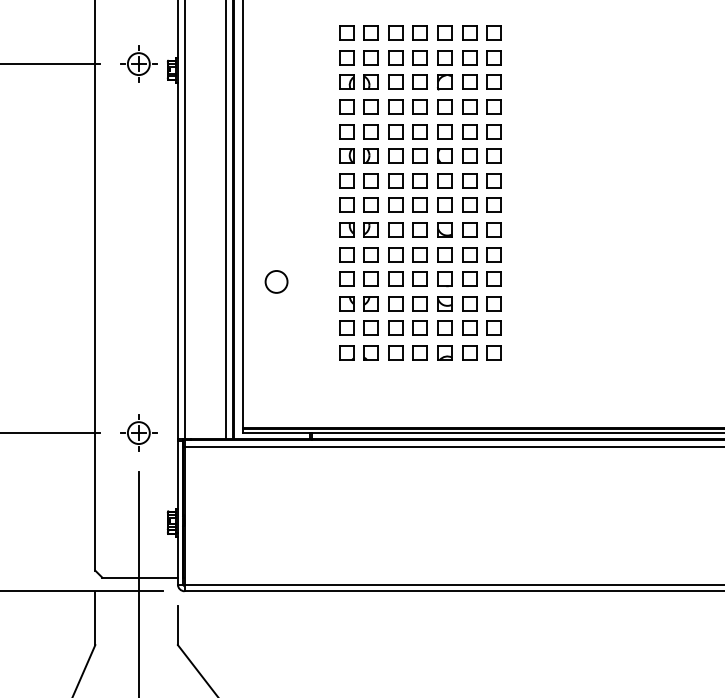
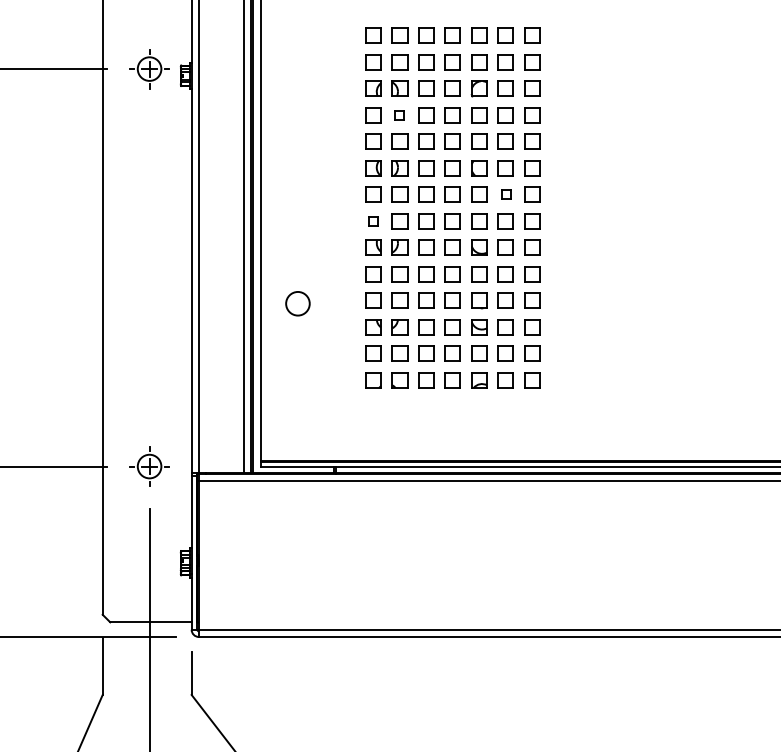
part: (370, 106) -> (399, 114), size x0.6
part: (469, 180) -> (505, 194), size x0.6
part: (346, 204) -> (373, 220), size x0.6

